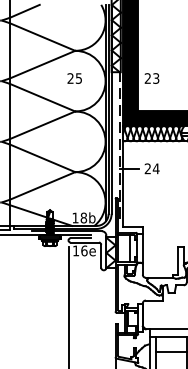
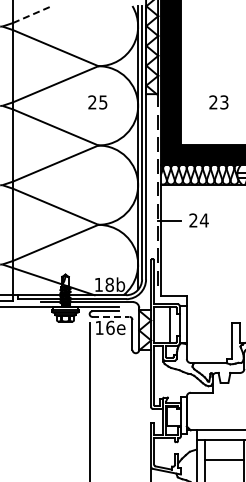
line: (24, 11) -> (32, 14), solid -> dashed
text: (151, 78) -> (218, 102), moved
line: (85, 242) -> (111, 316), solid -> dashed

